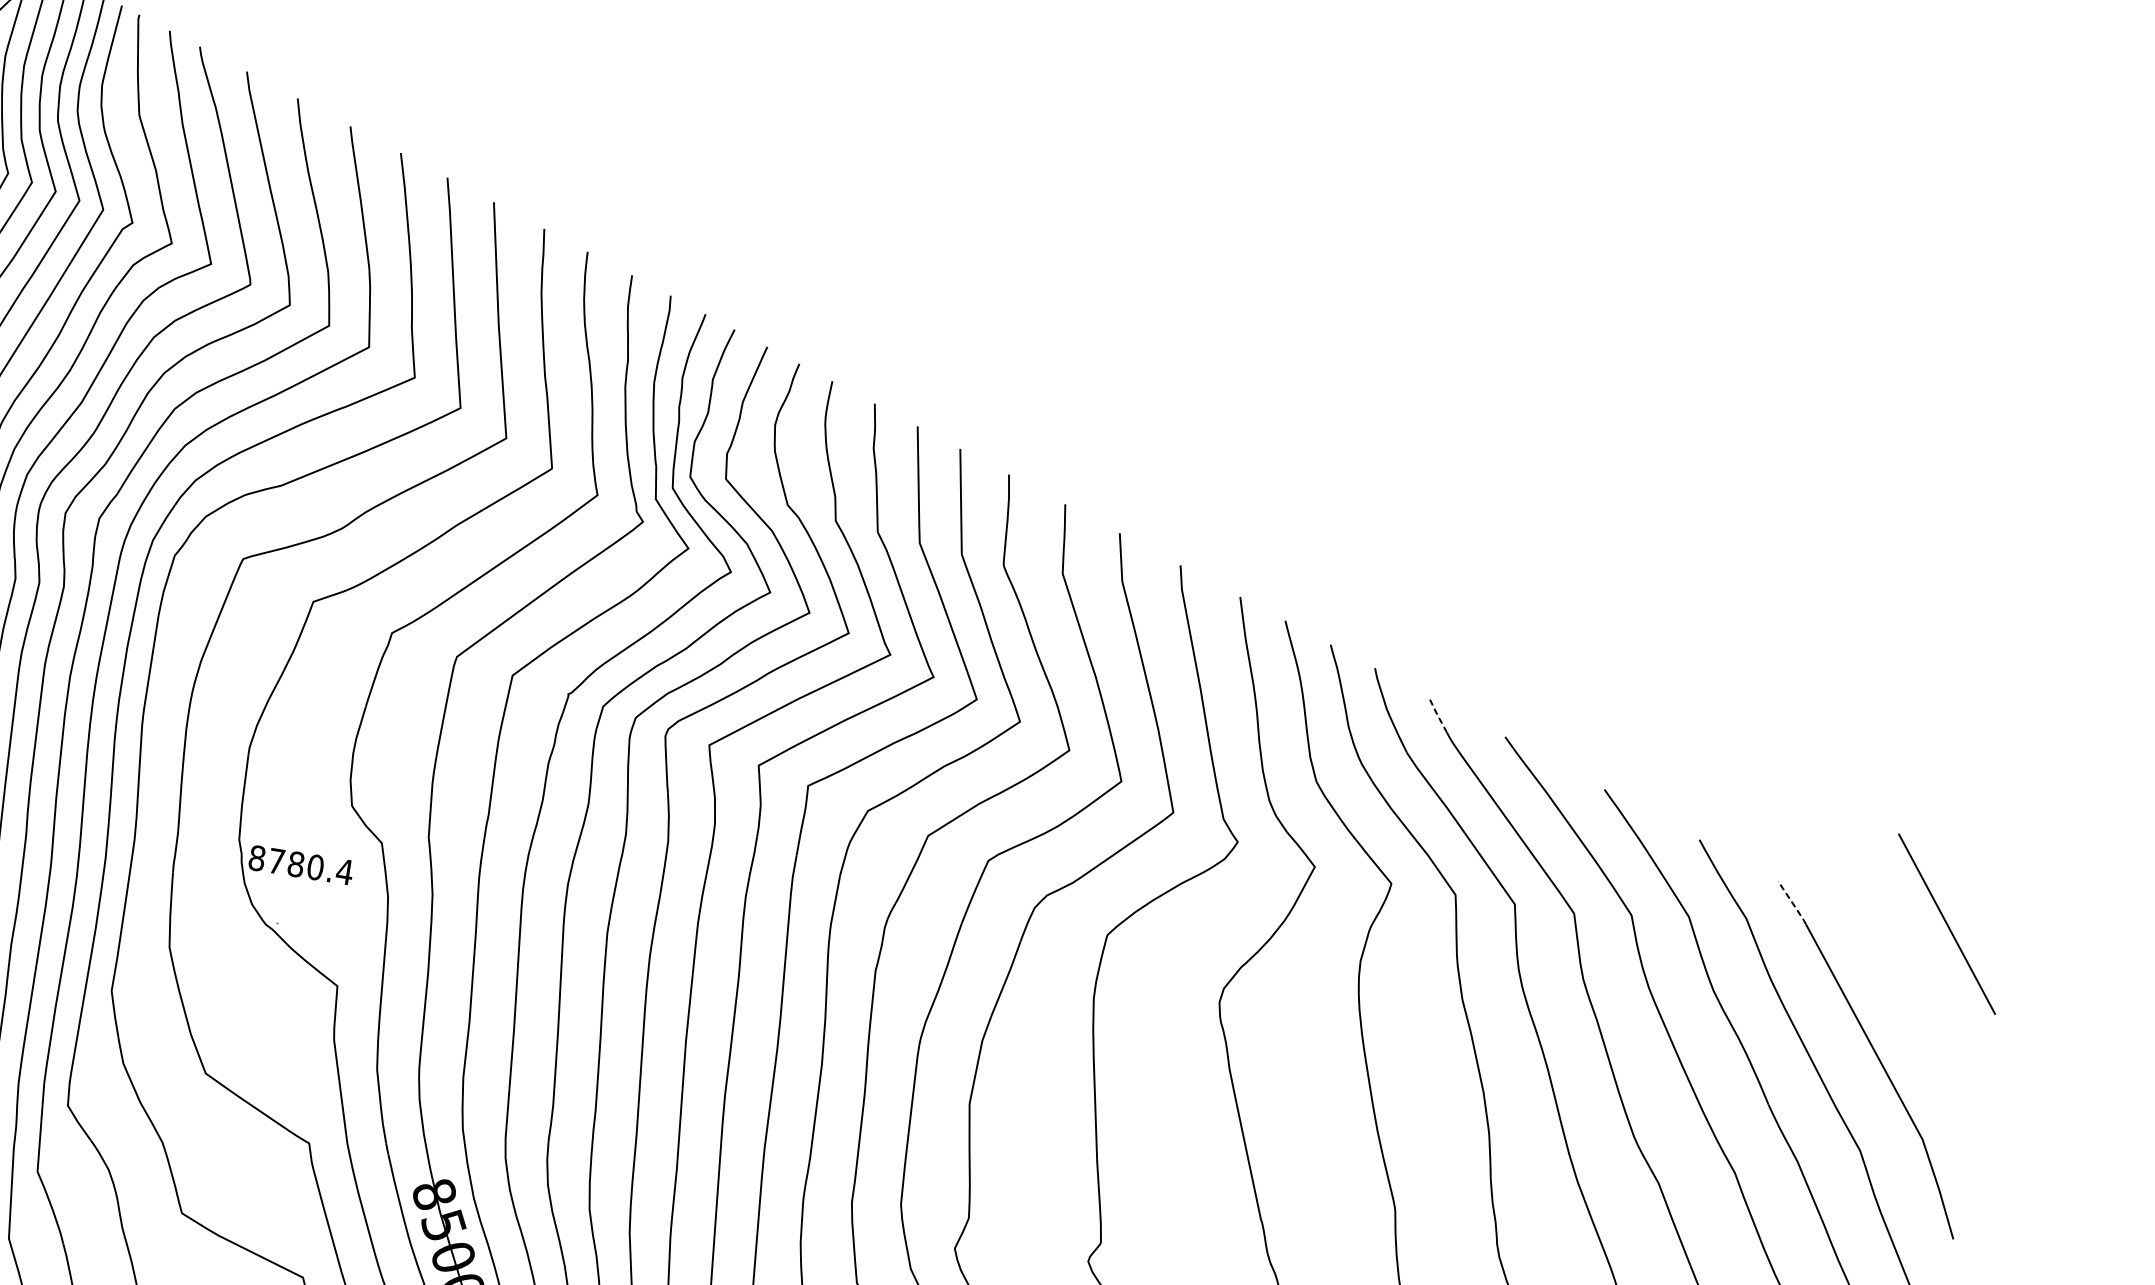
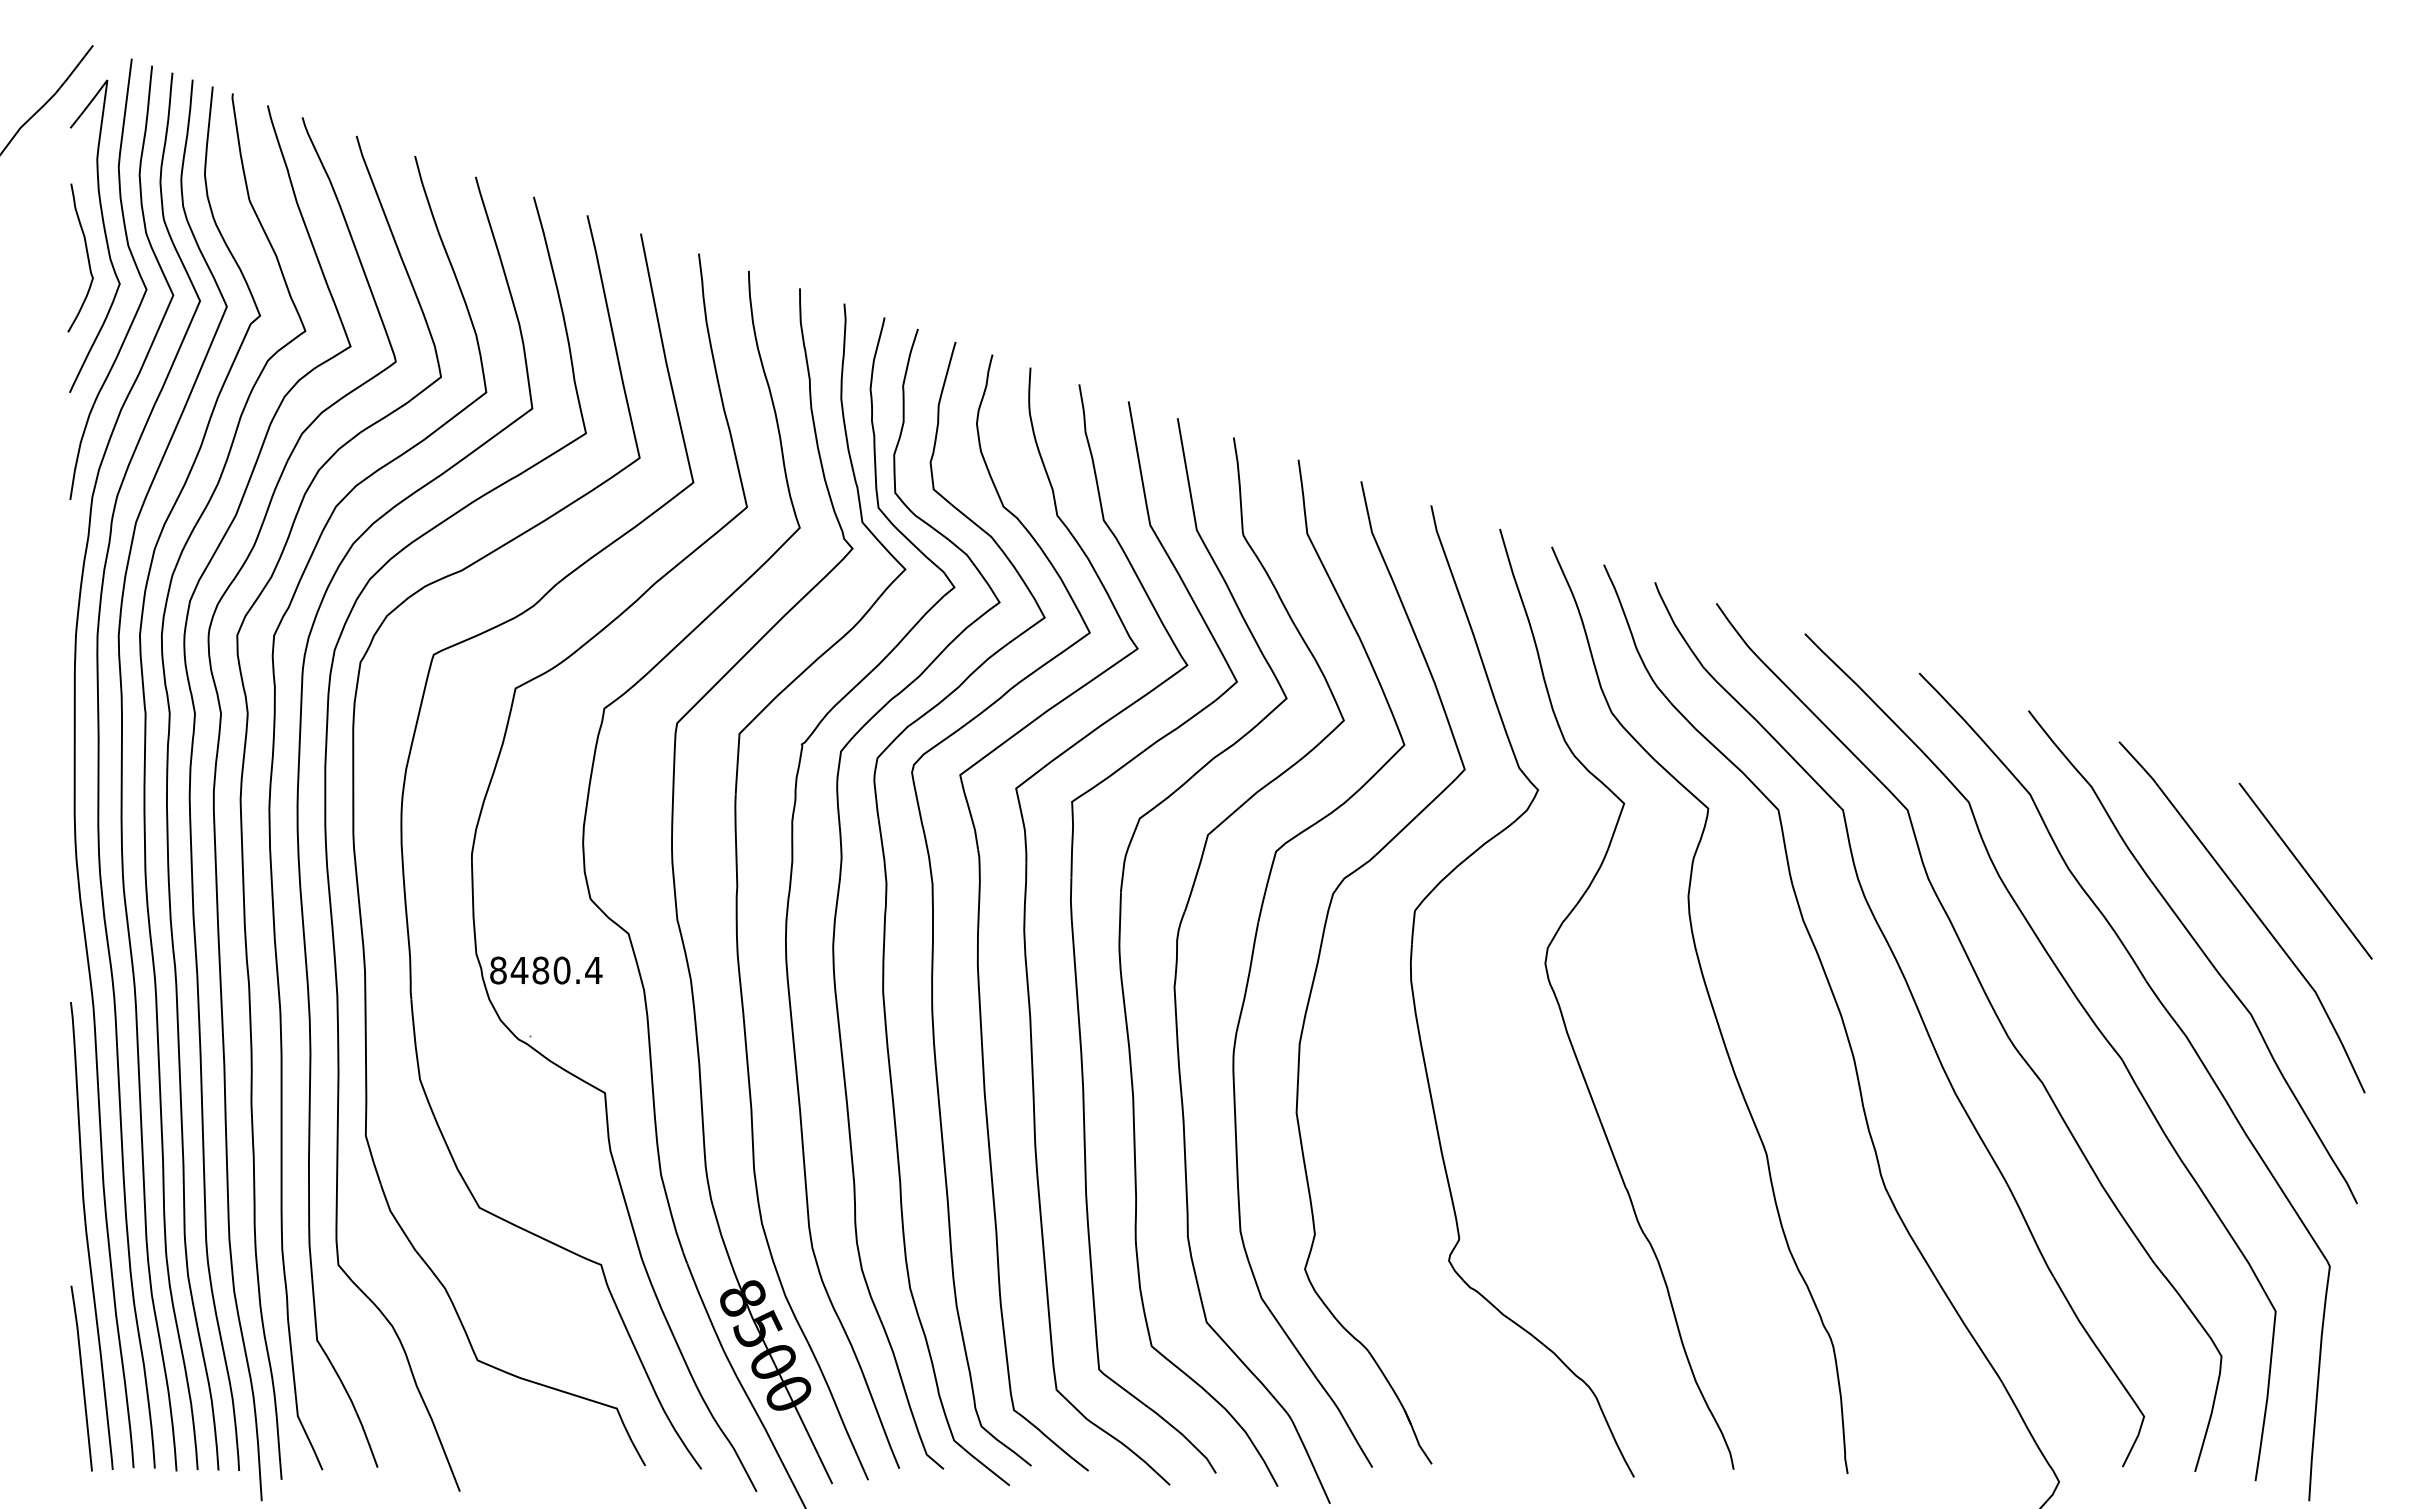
line: (1437, 714) -> (1729, 621), dashed -> solid
text: (276, 861) -> (519, 970), 8780.4 -> 8480.4
line: (1793, 903) -> (2138, 762), dashed -> solid
line: (1946, 923) -> (2305, 870), moved

